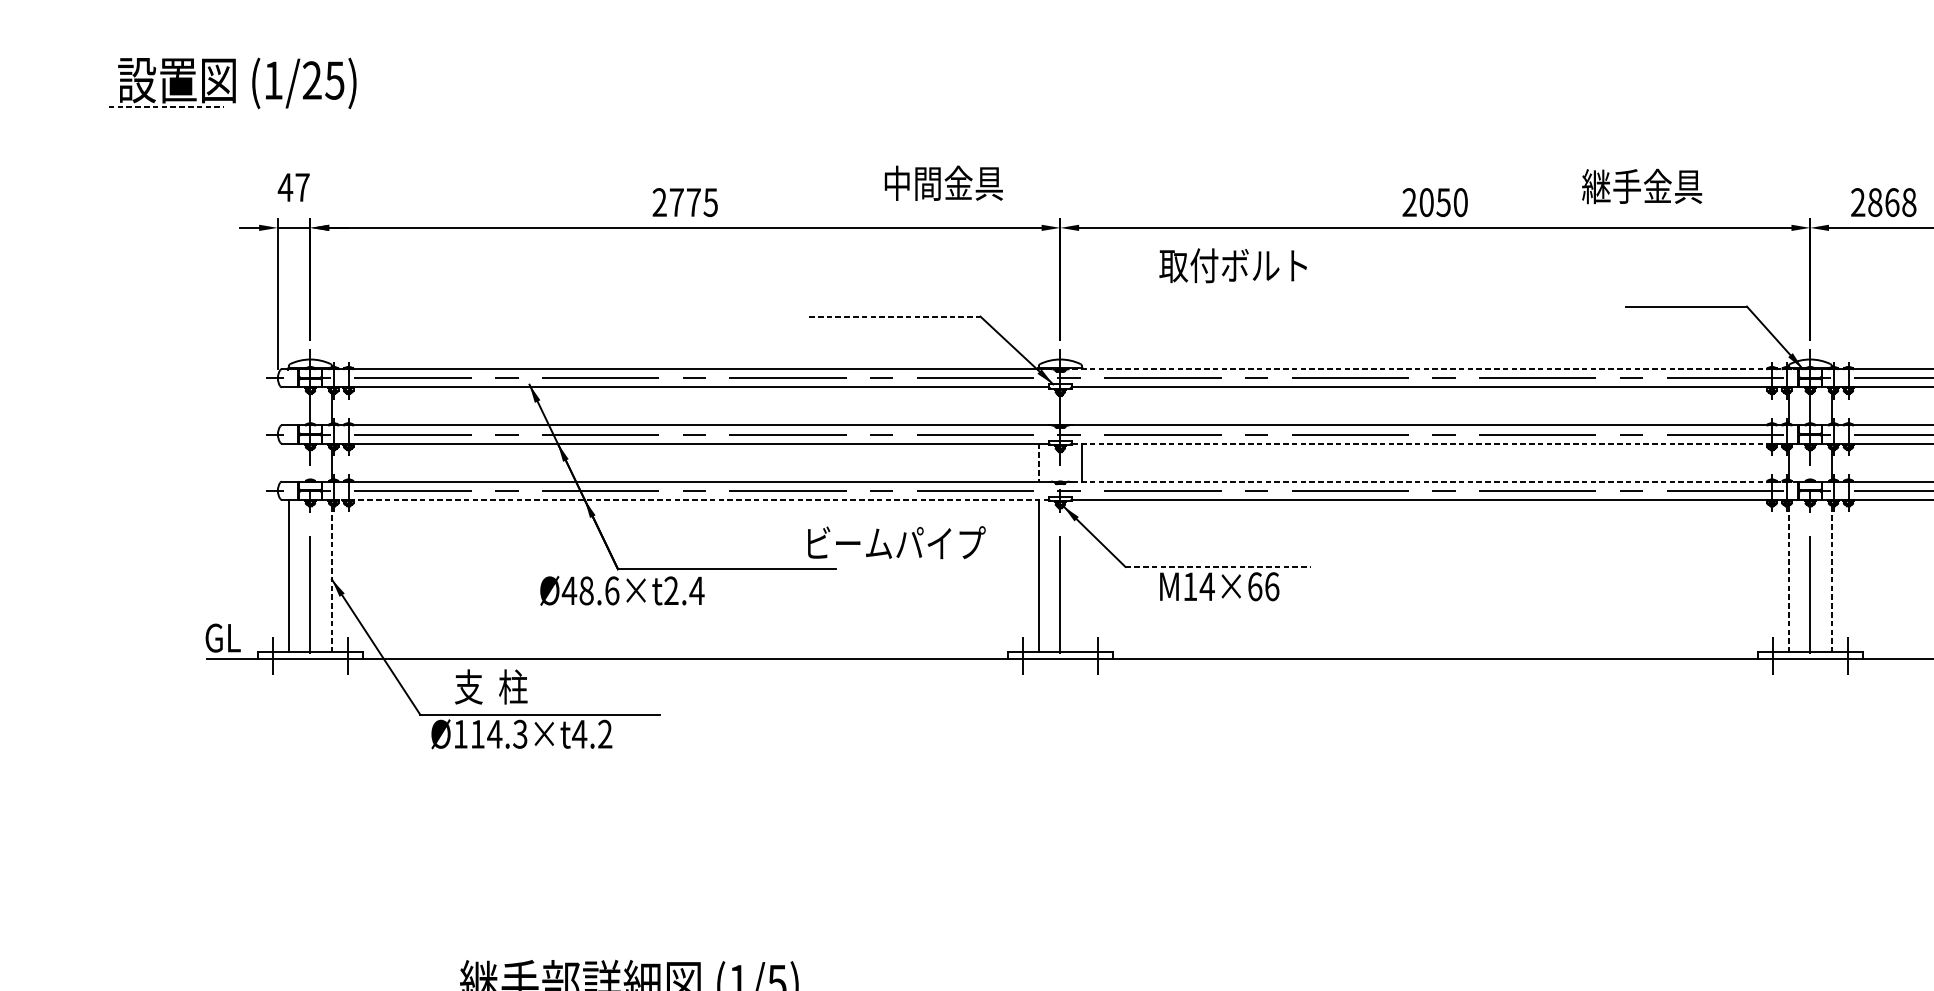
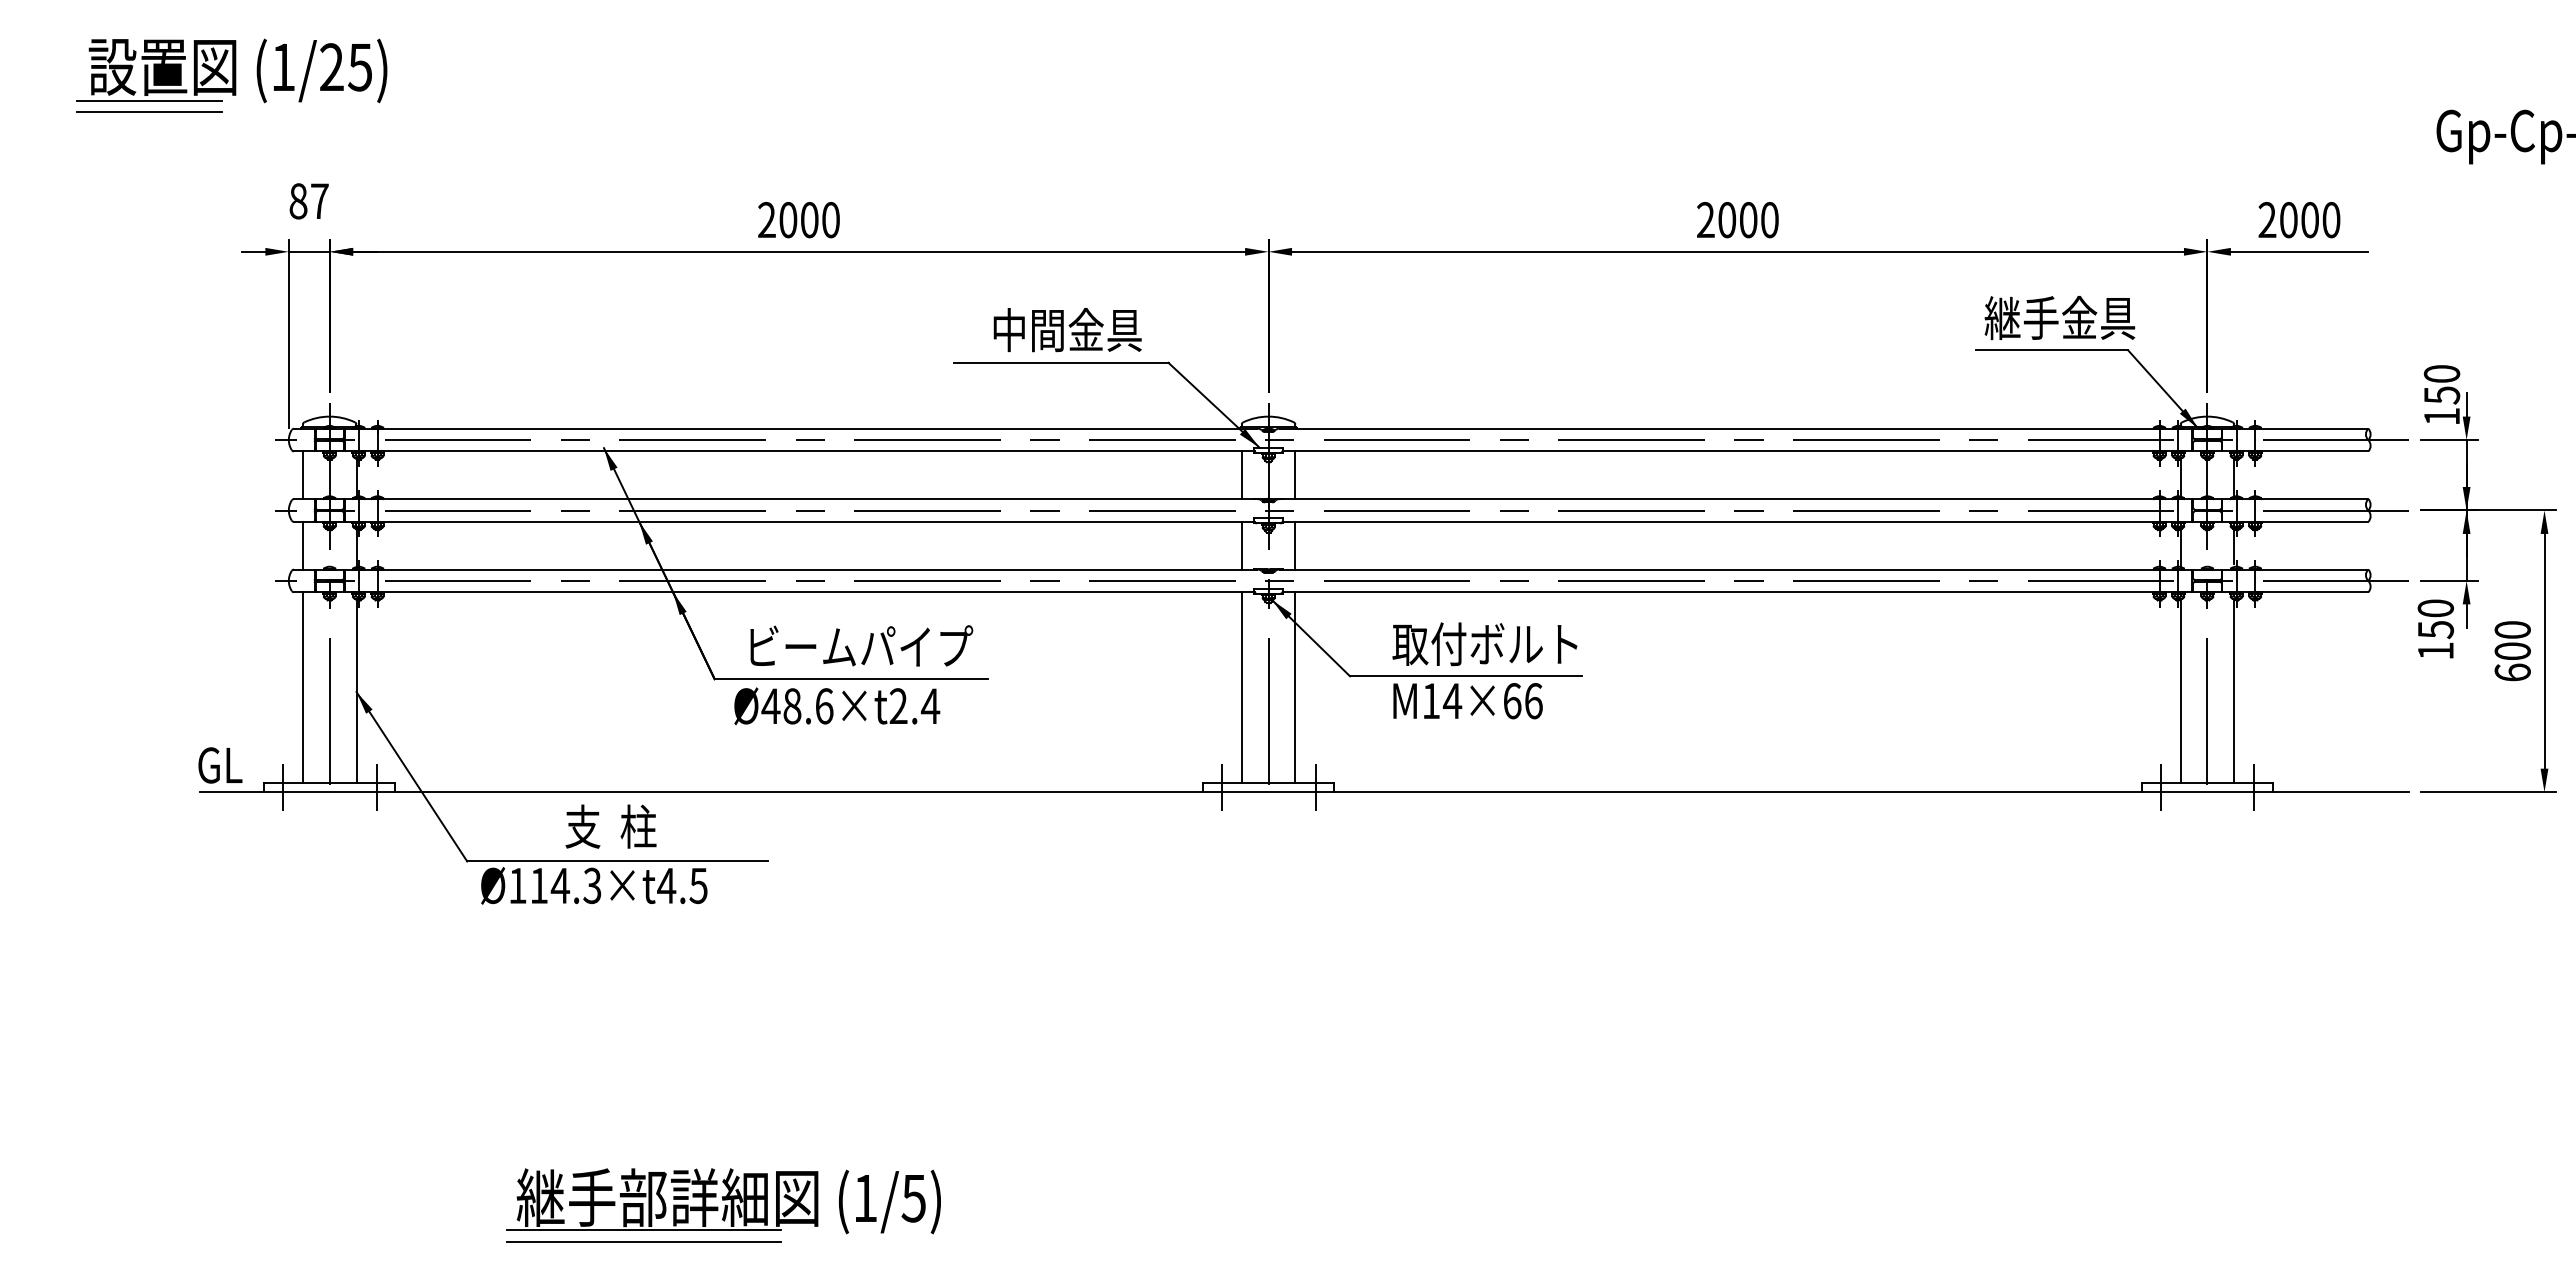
line: (167, 107) -> (150, 100), dashed -> solid
line: (166, 116) -> (149, 112), added
text: (943, 183) -> (1067, 330), moved
text: (1641, 186) -> (2059, 318), moved
text: (284, 187) -> (297, 201), 47 -> 87
text: (693, 202) -> (809, 220), 2775 -> 2000
text: (1443, 202) -> (1748, 220), 2050 -> 2000
text: (1892, 202) -> (2310, 220), 2868 -> 2000
text: (1232, 265) -> (1484, 644), moved
line: (894, 316) -> (1061, 362), dashed -> solid
line: (1433, 369) -> (1735, 428), dashed -> solid
line: (288, 406) -> (302, 475), added
line: (1038, 406) -> (1241, 475), added
line: (1081, 406) -> (1295, 475), added
line: (1434, 443) -> (1737, 521), dashed -> solid
line: (288, 462) -> (302, 545), added
line: (1038, 462) -> (1241, 545), dashed -> solid
line: (1433, 481) -> (1735, 569), dashed -> solid
line: (685, 499) -> (799, 592), dashed -> solid
text: (896, 542) -> (861, 645), moved
line: (1218, 567) -> (1466, 676), dashed -> solid
line: (1081, 575) -> (1295, 687), added
line: (331, 579) -> (356, 692), dashed -> solid
line: (1788, 579) -> (2180, 692), dashed -> solid
line: (1831, 579) -> (2234, 692), dashed -> solid
text: (622, 591) -> (837, 706), moved
text: (490, 686) -> (610, 826), moved
text: (605, 734) -> (698, 885), Ø114.3×t4.2 -> Ø114.3×t4.5

